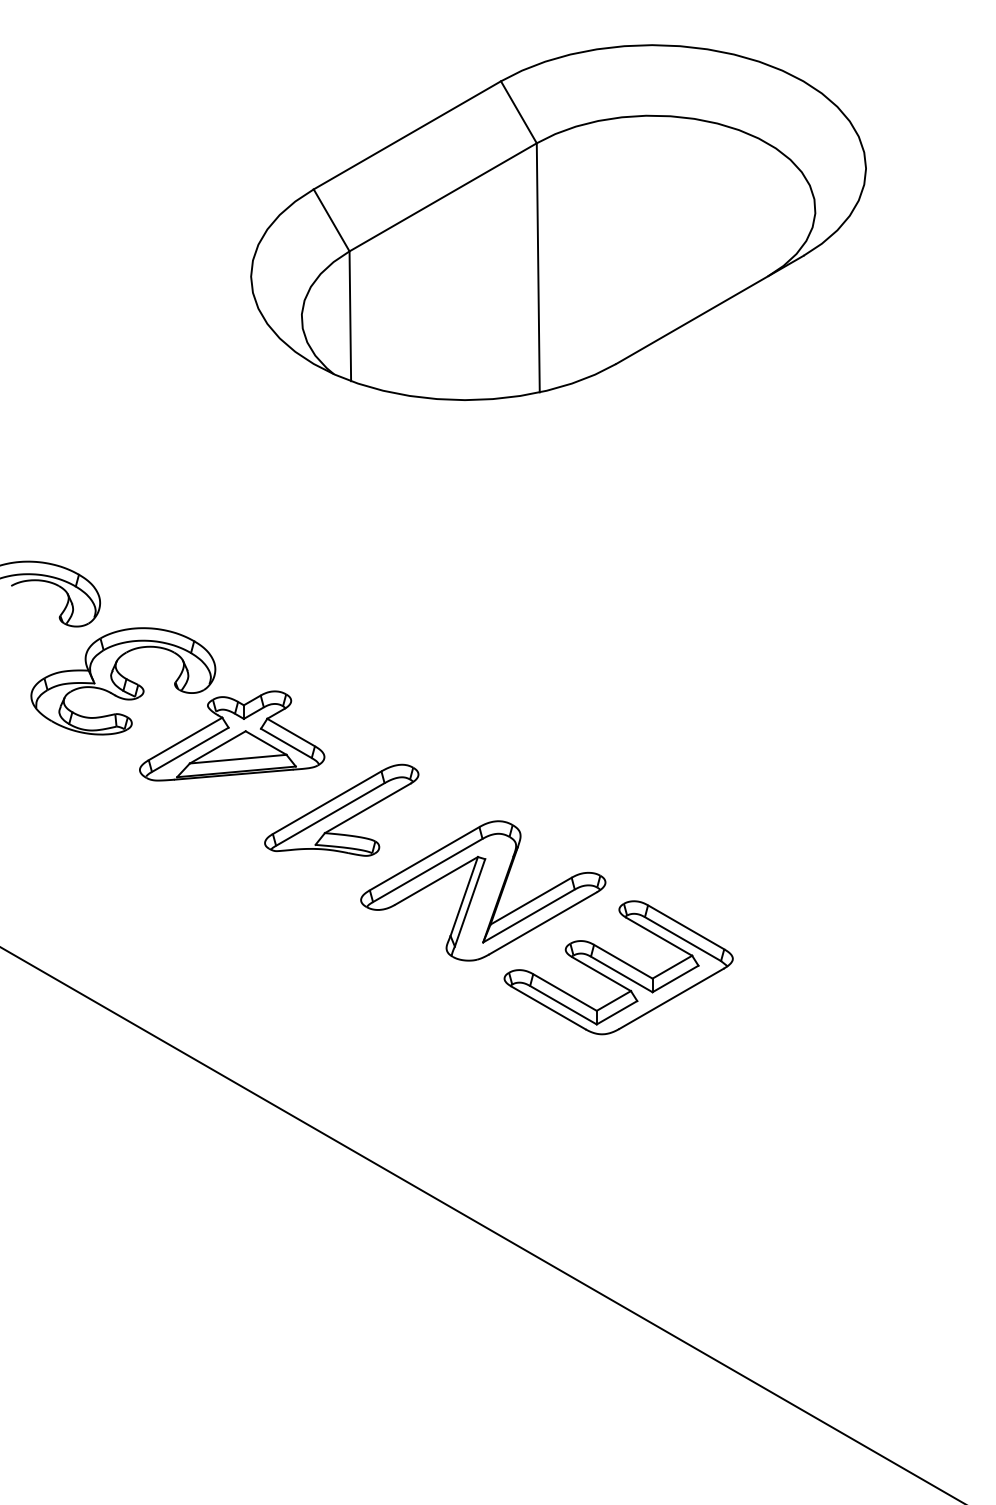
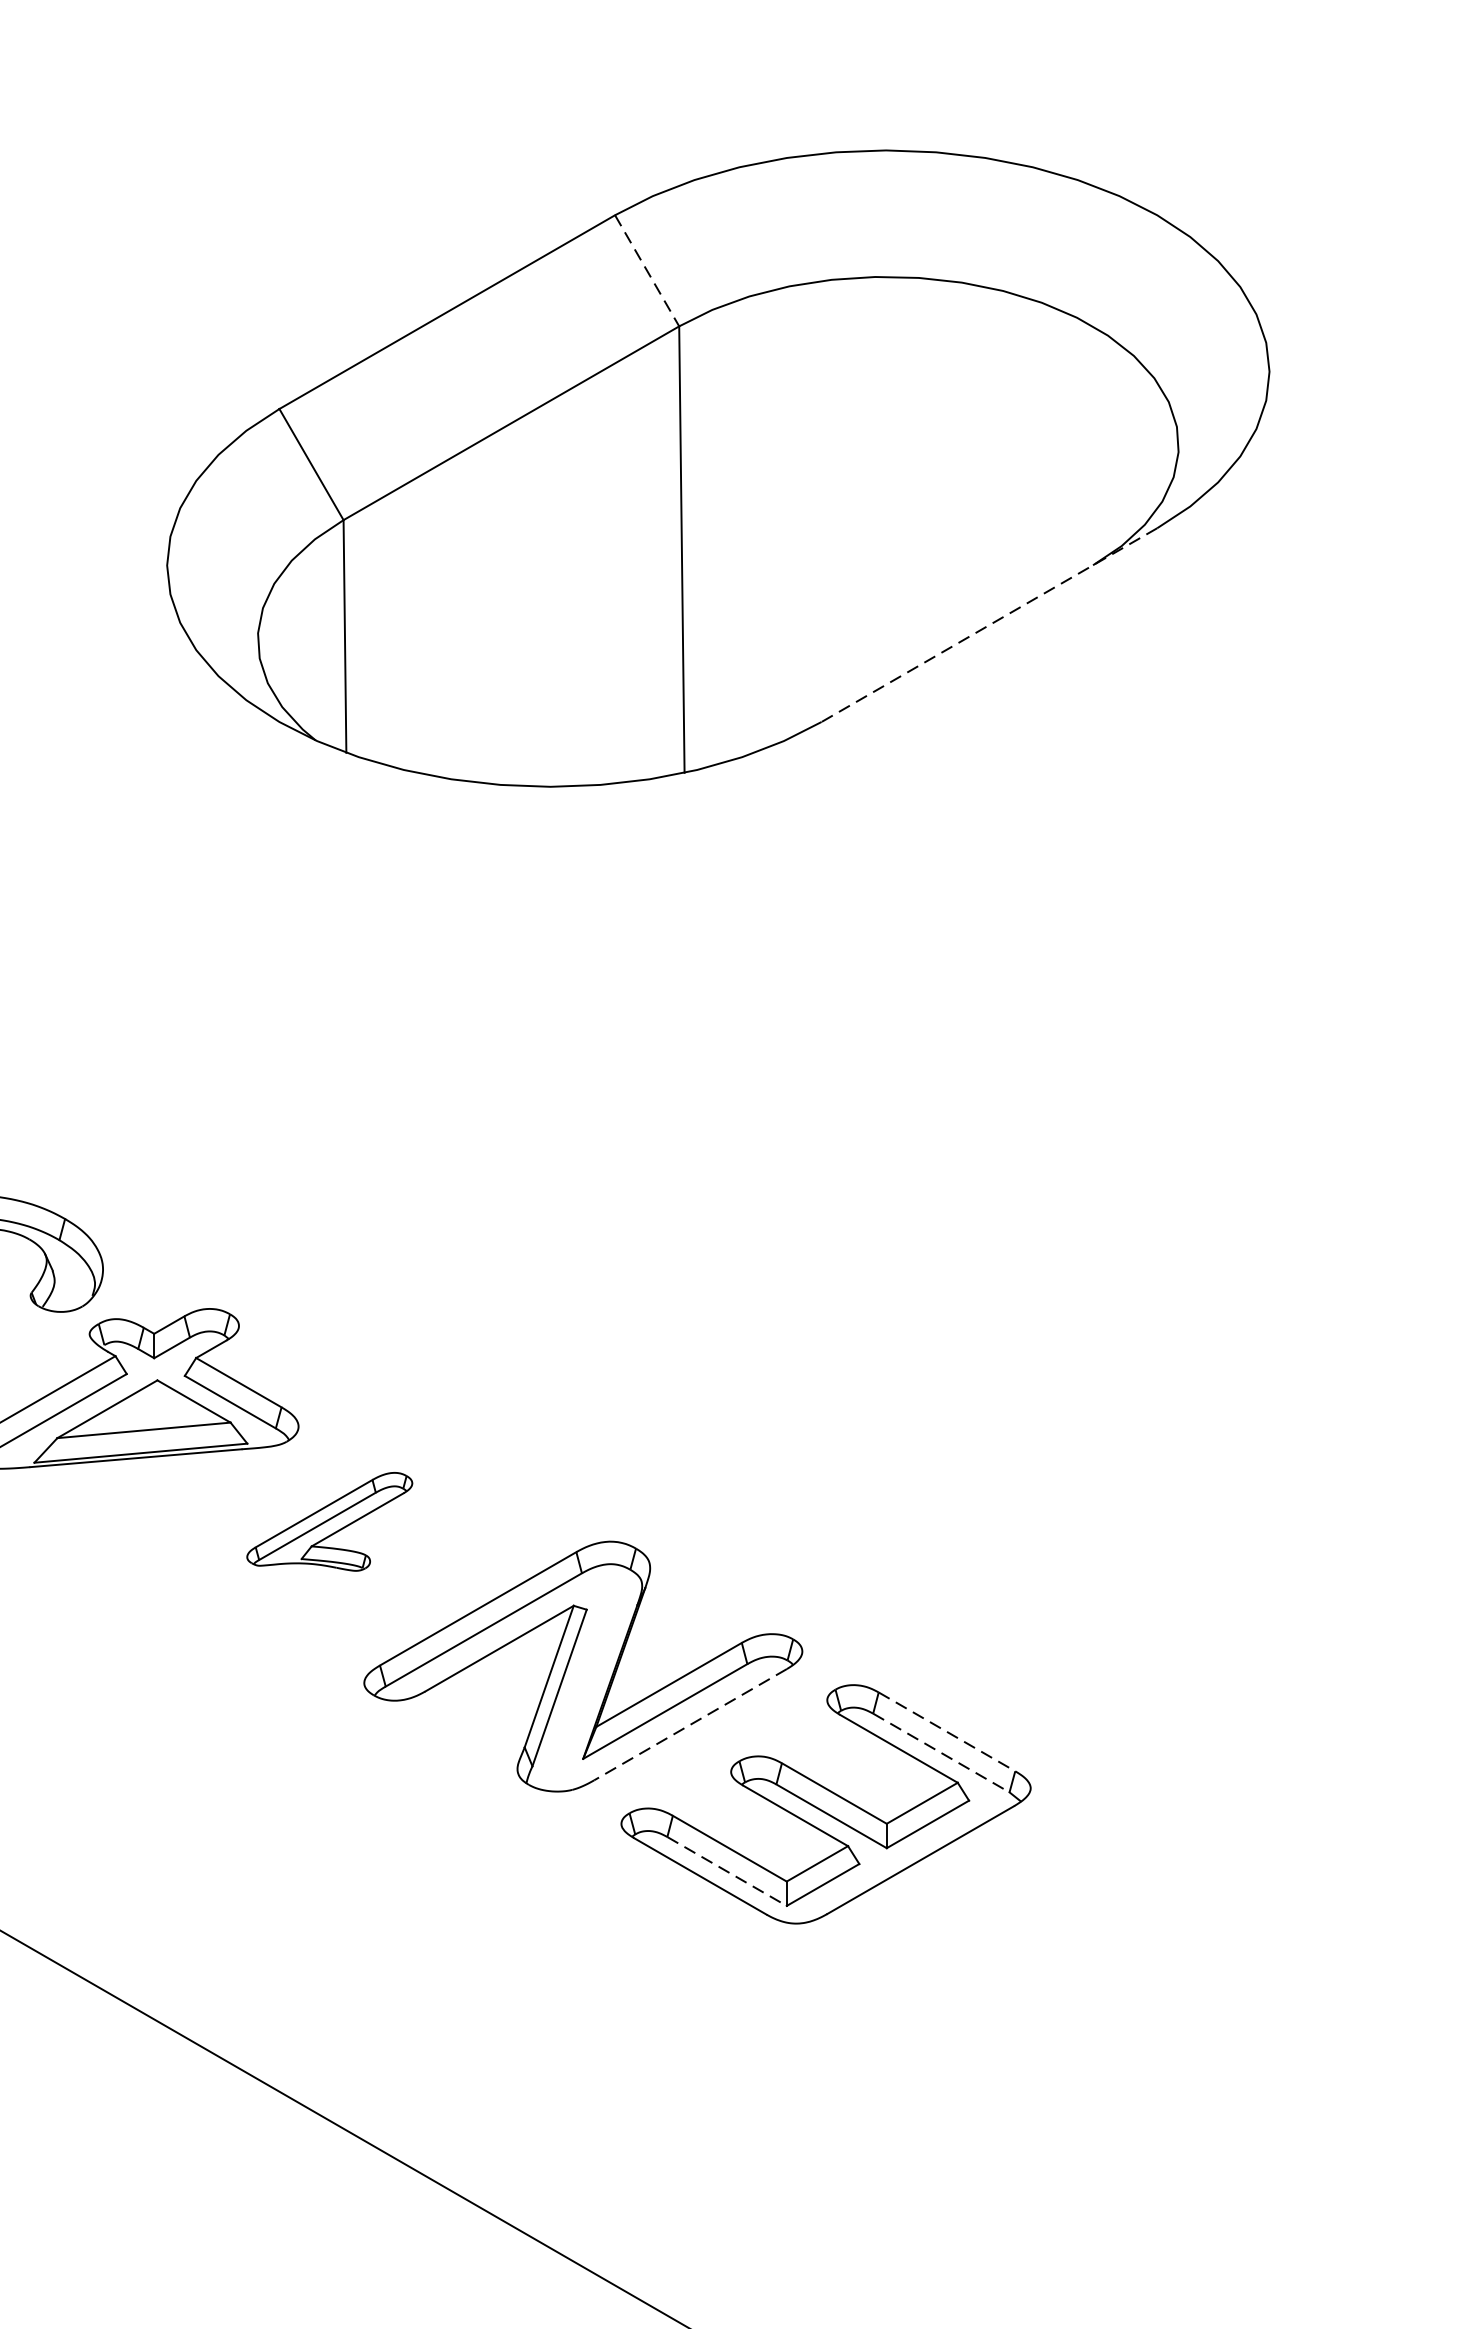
line: (518, 112) -> (646, 271), solid -> dashed
line: (709, 310) -> (988, 626), solid -> dashed
part: (341, 809) -> (329, 1520), size x0.6
line: (542, 923) -> (689, 1724), solid -> dashed
line: (686, 927) -> (947, 1732), solid -> dashed
line: (683, 939) -> (942, 1753), solid -> dashed
line: (563, 1005) -> (727, 1871), solid -> dashed

